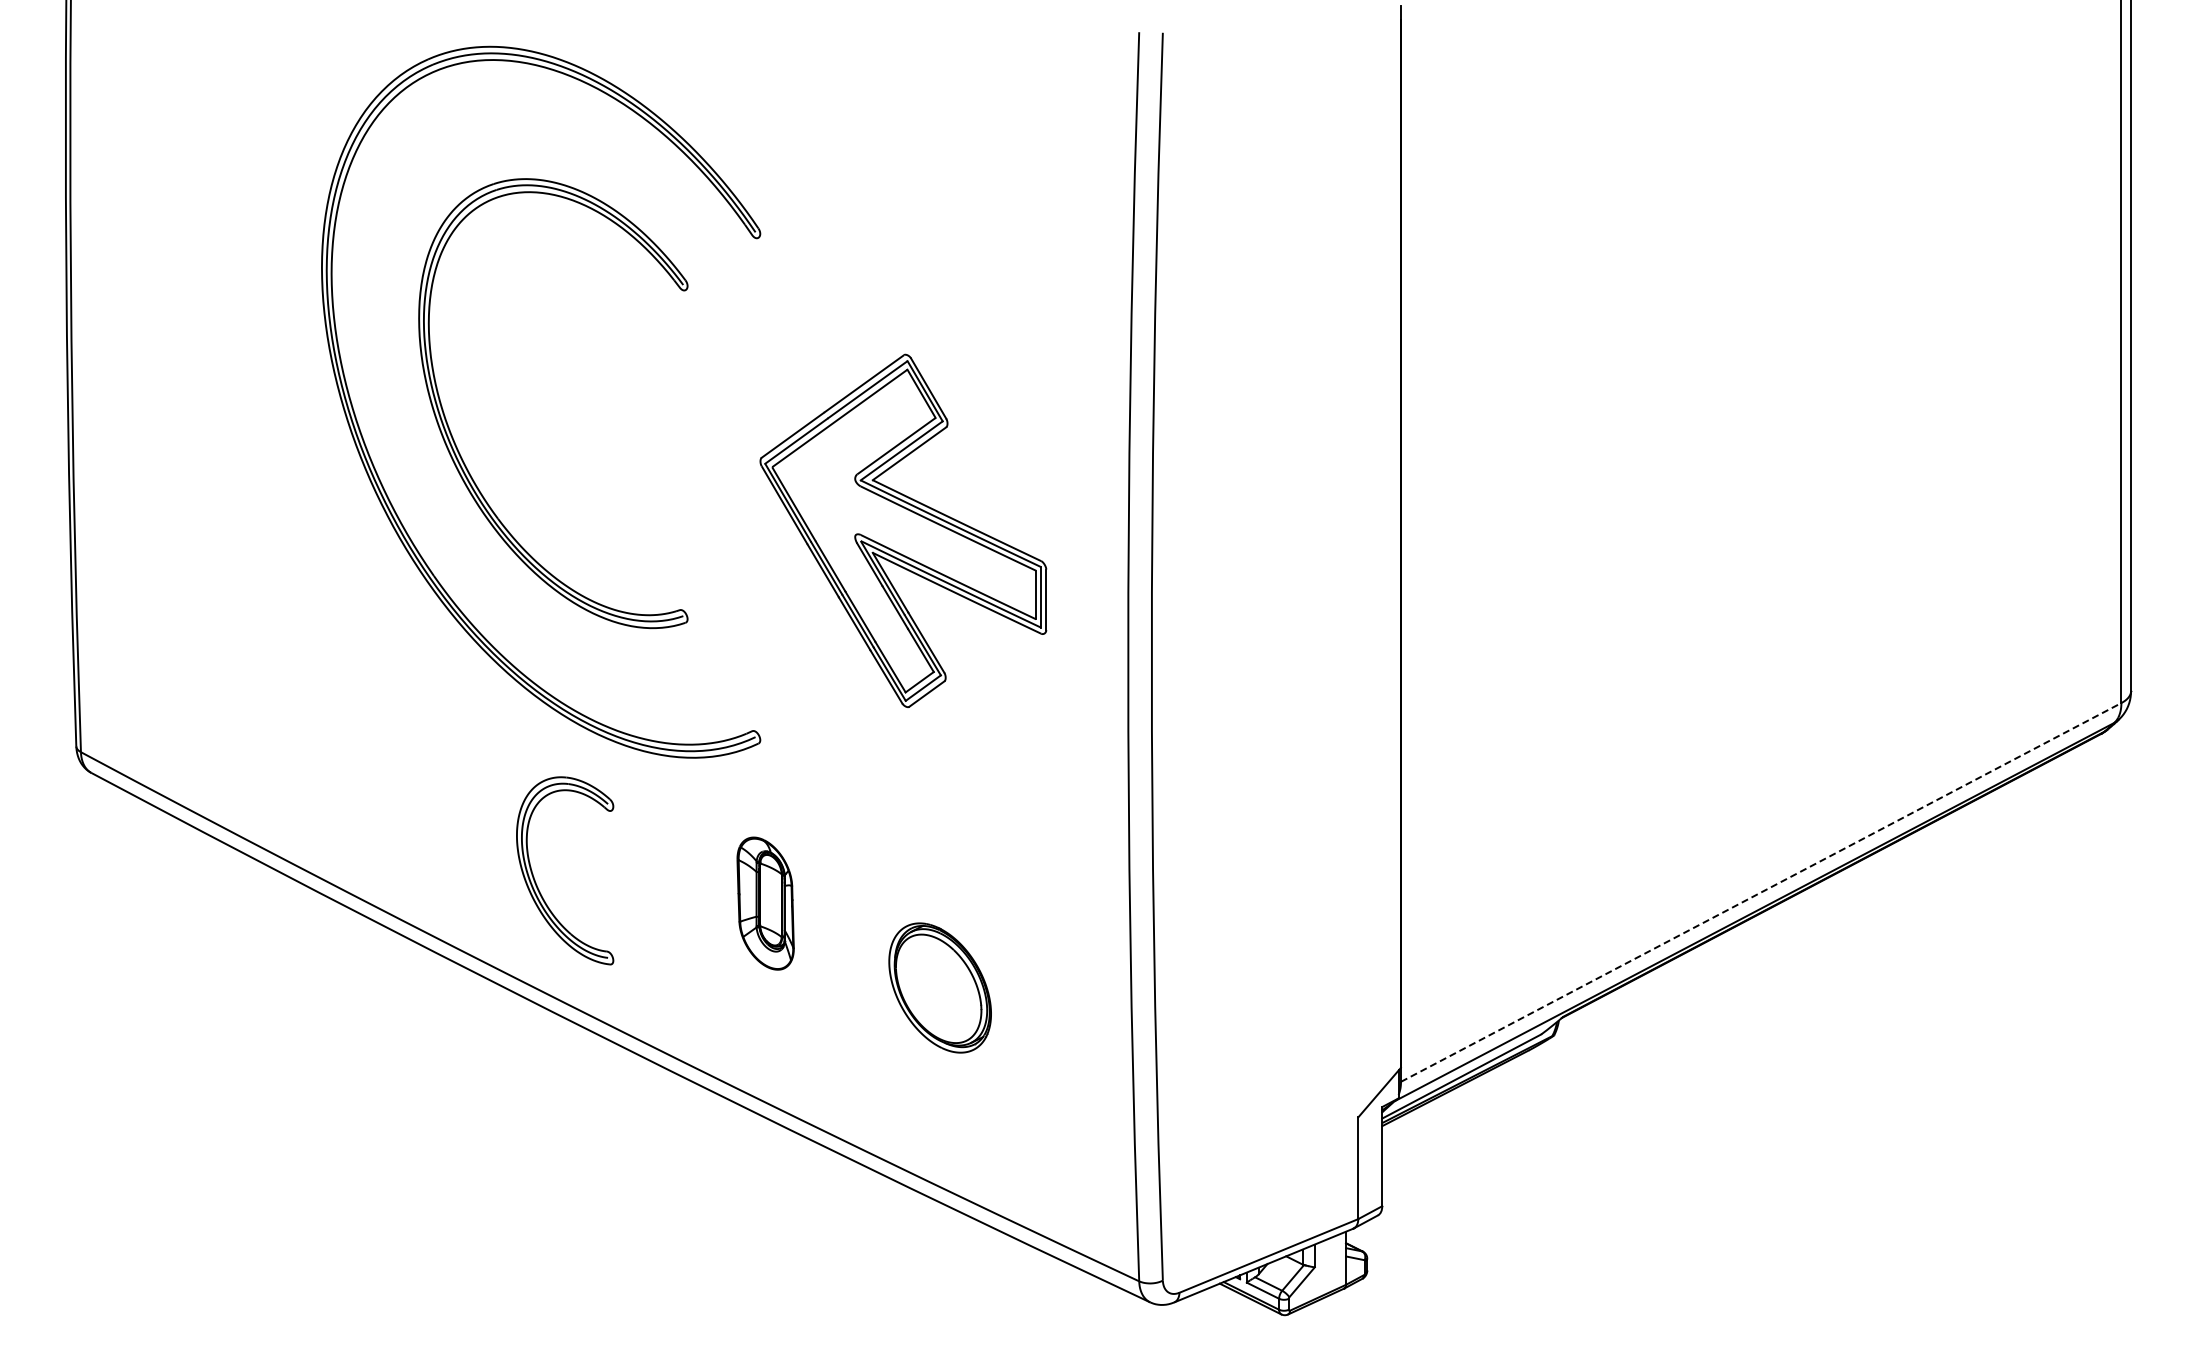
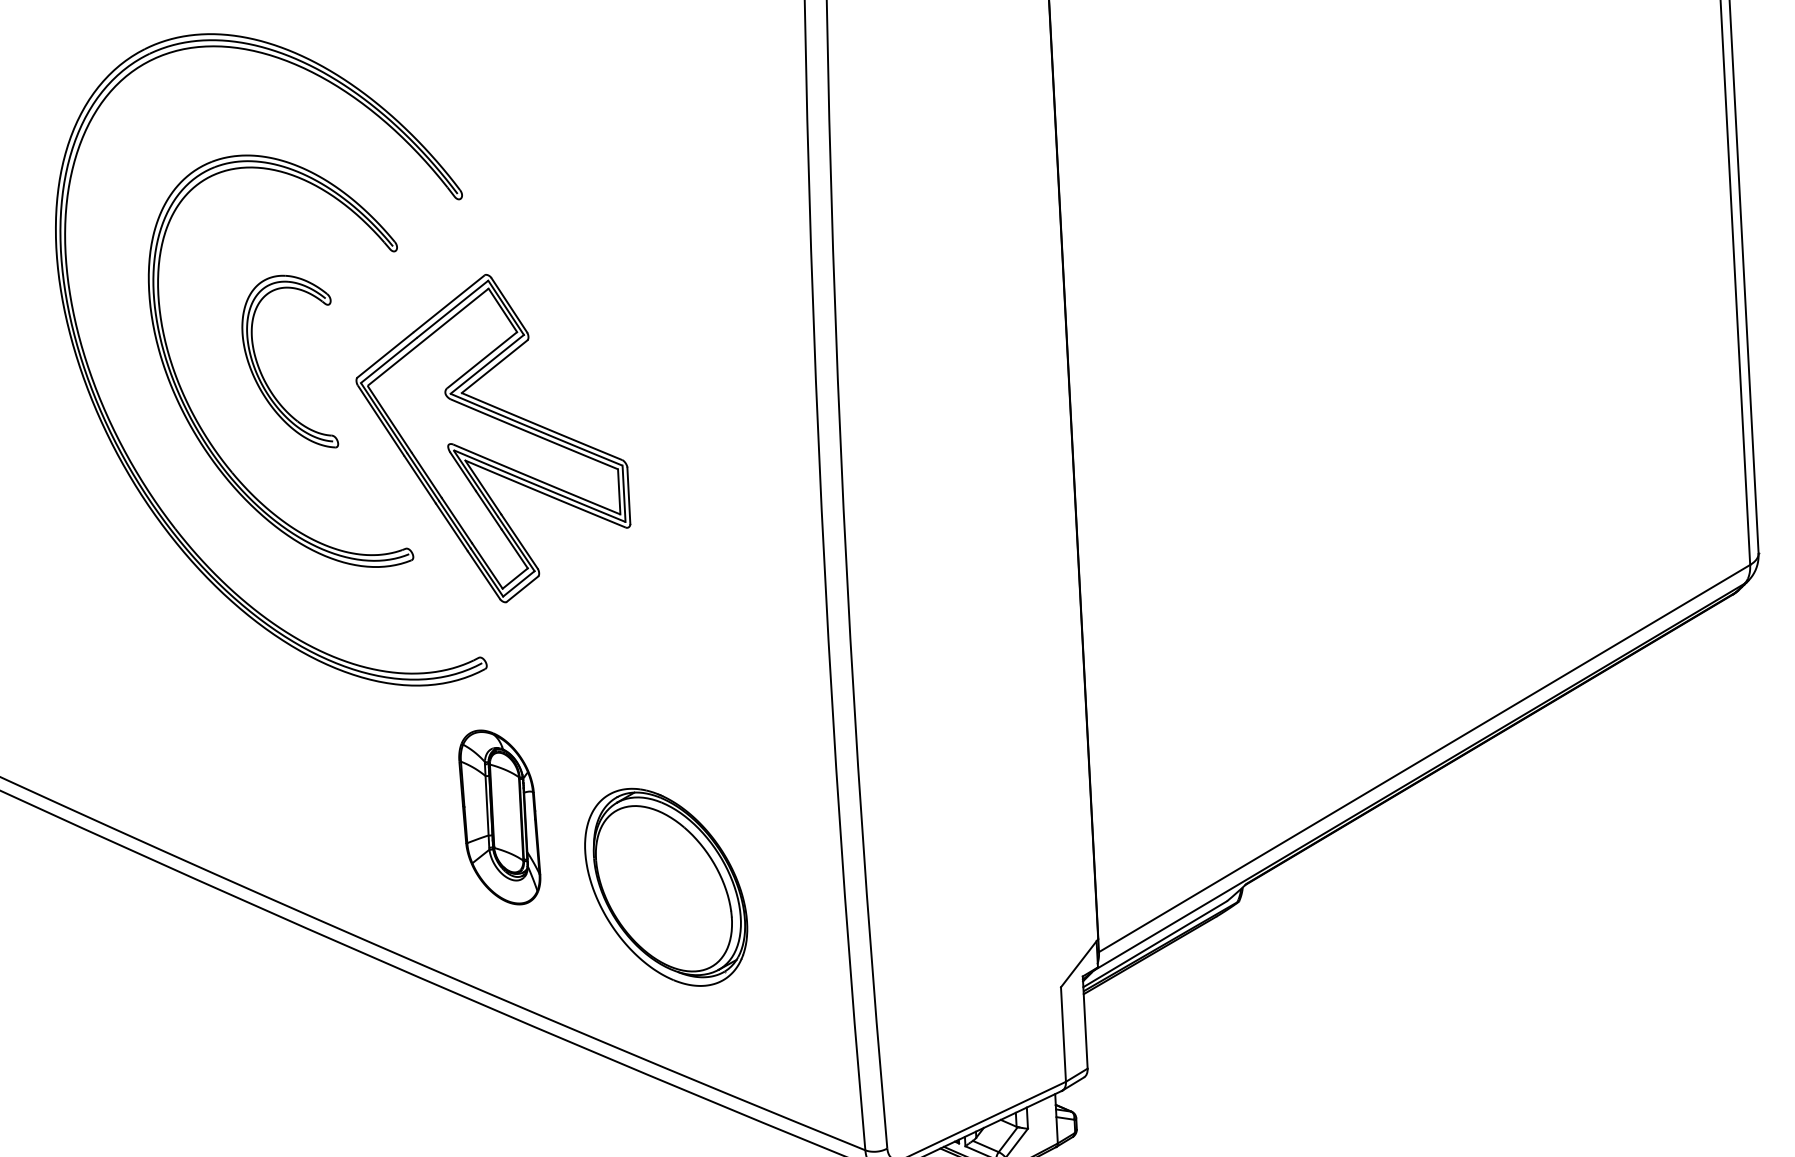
part: (903, 530) -> (492, 438), moved
part: (535, 879) -> (261, 372), moved
line: (1761, 892) -> (1424, 758), dashed -> solid
part: (765, 903) -> (499, 817), size x1.43
part: (939, 987) -> (665, 886), size x1.67

